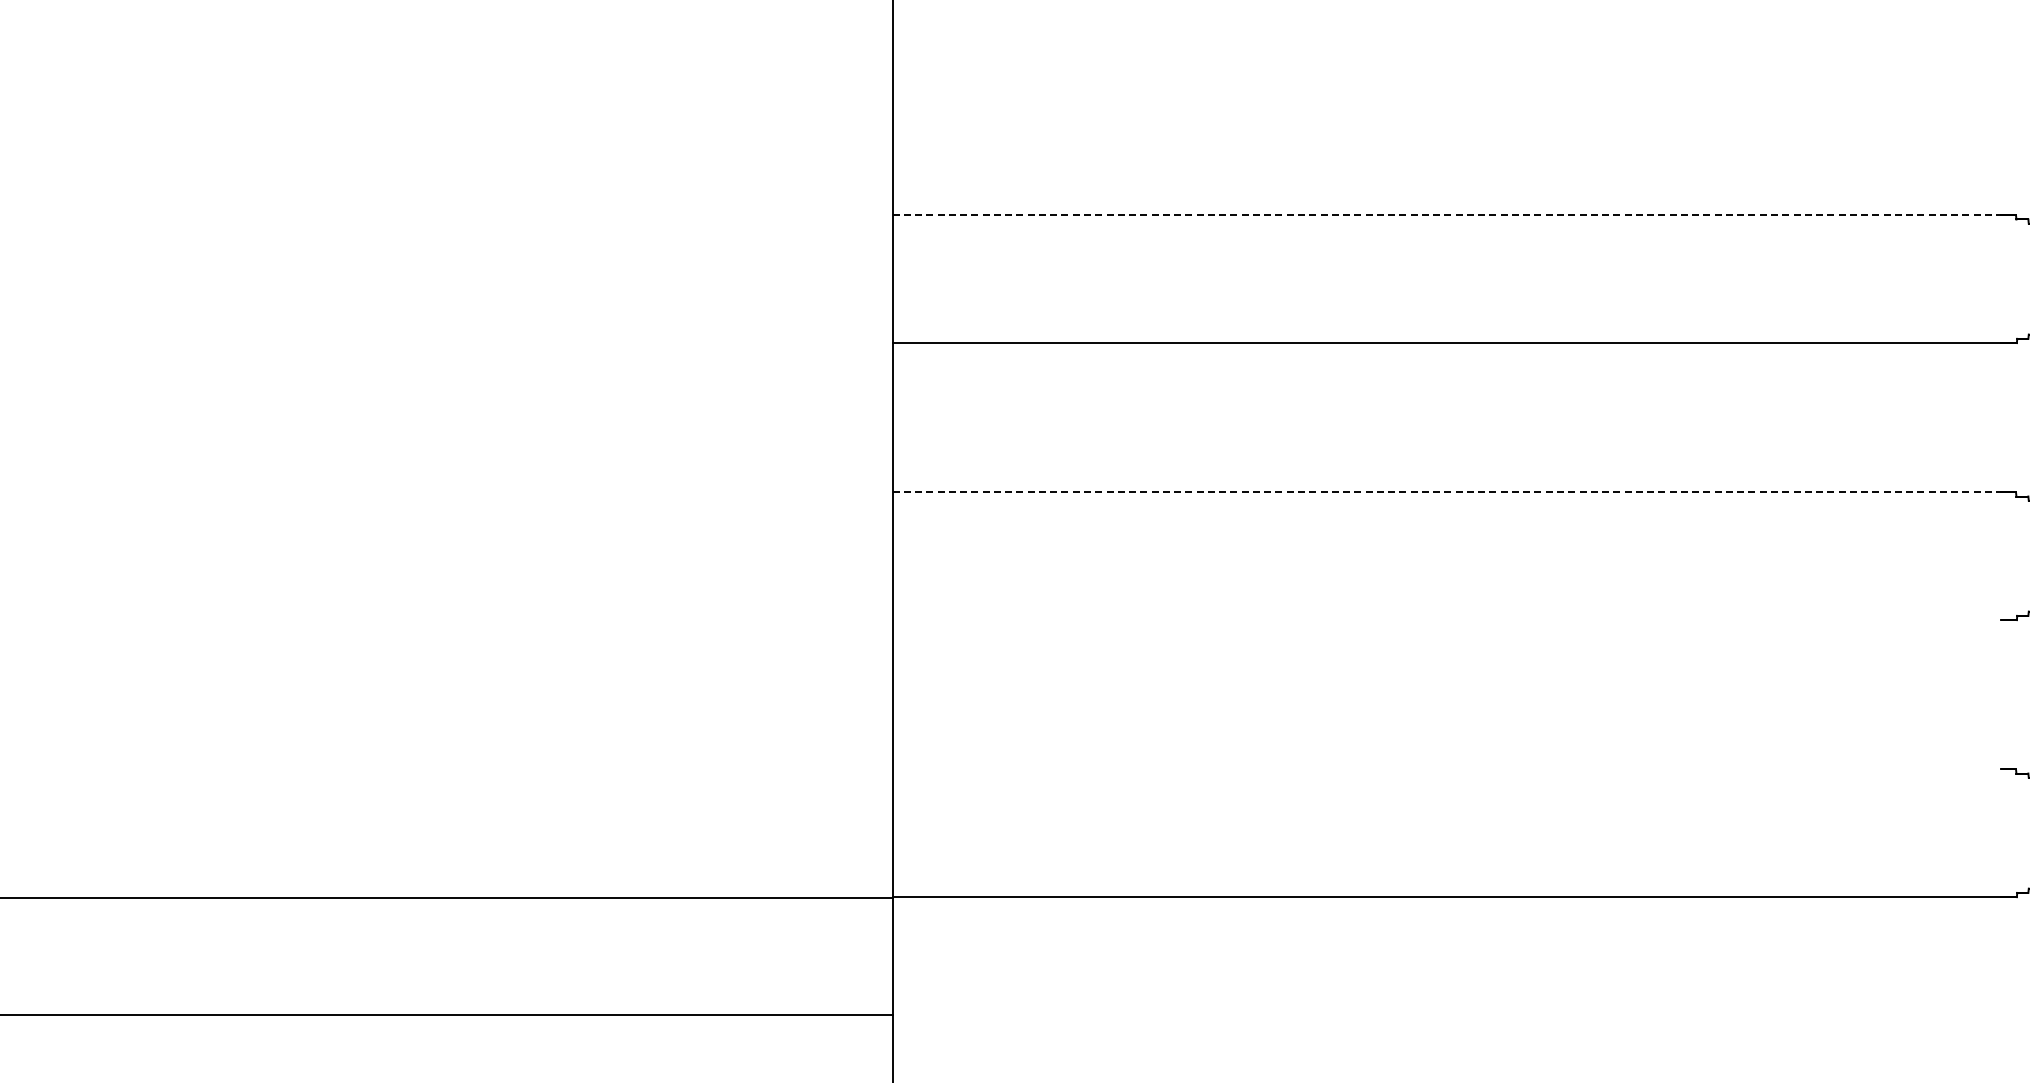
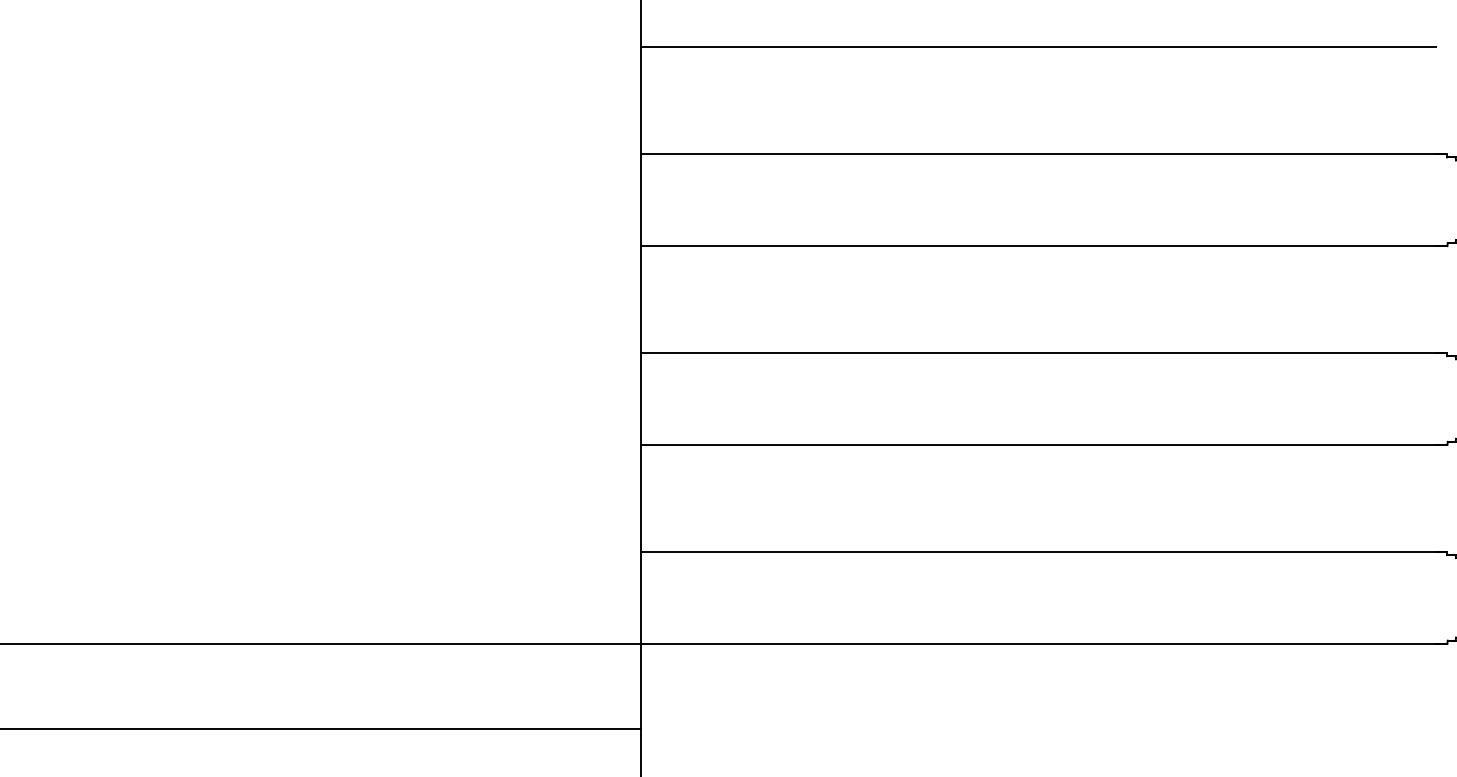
line: (1446, 66) -> (1038, 47), added
line: (1447, 215) -> (1038, 154), dashed -> solid
line: (1447, 492) -> (1038, 353), dashed -> solid
line: (1446, 620) -> (1038, 445), added
line: (1446, 769) -> (1038, 552), added

